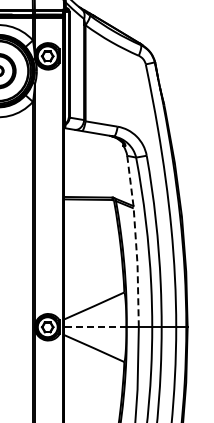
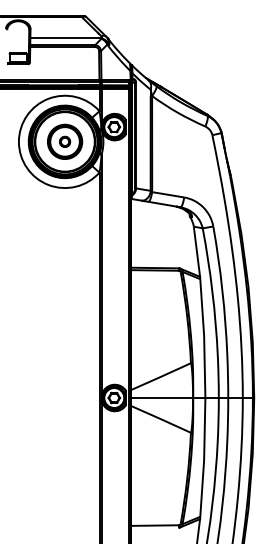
line: (135, 241) -> (202, 312), dashed -> solid
line: (94, 327) -> (161, 398), dashed -> solid

